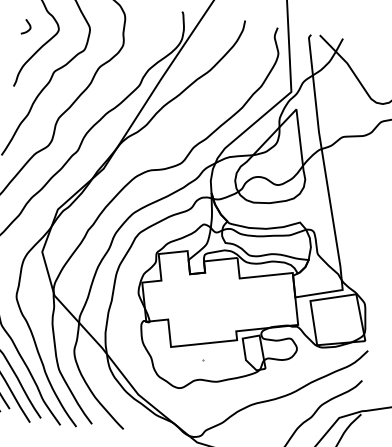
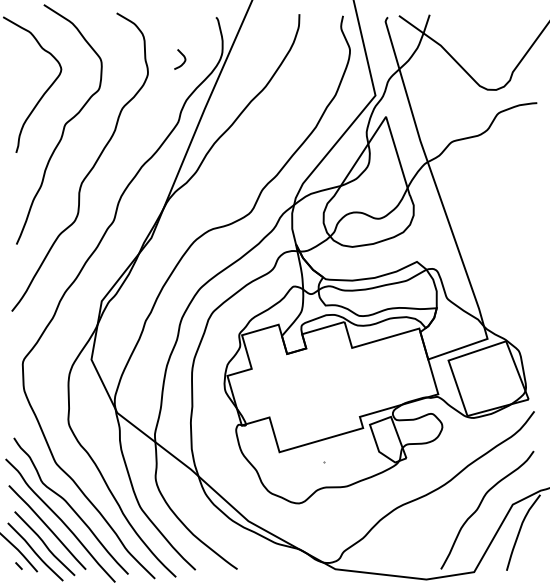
curve: (29, 26) -> (183, 57), moved

